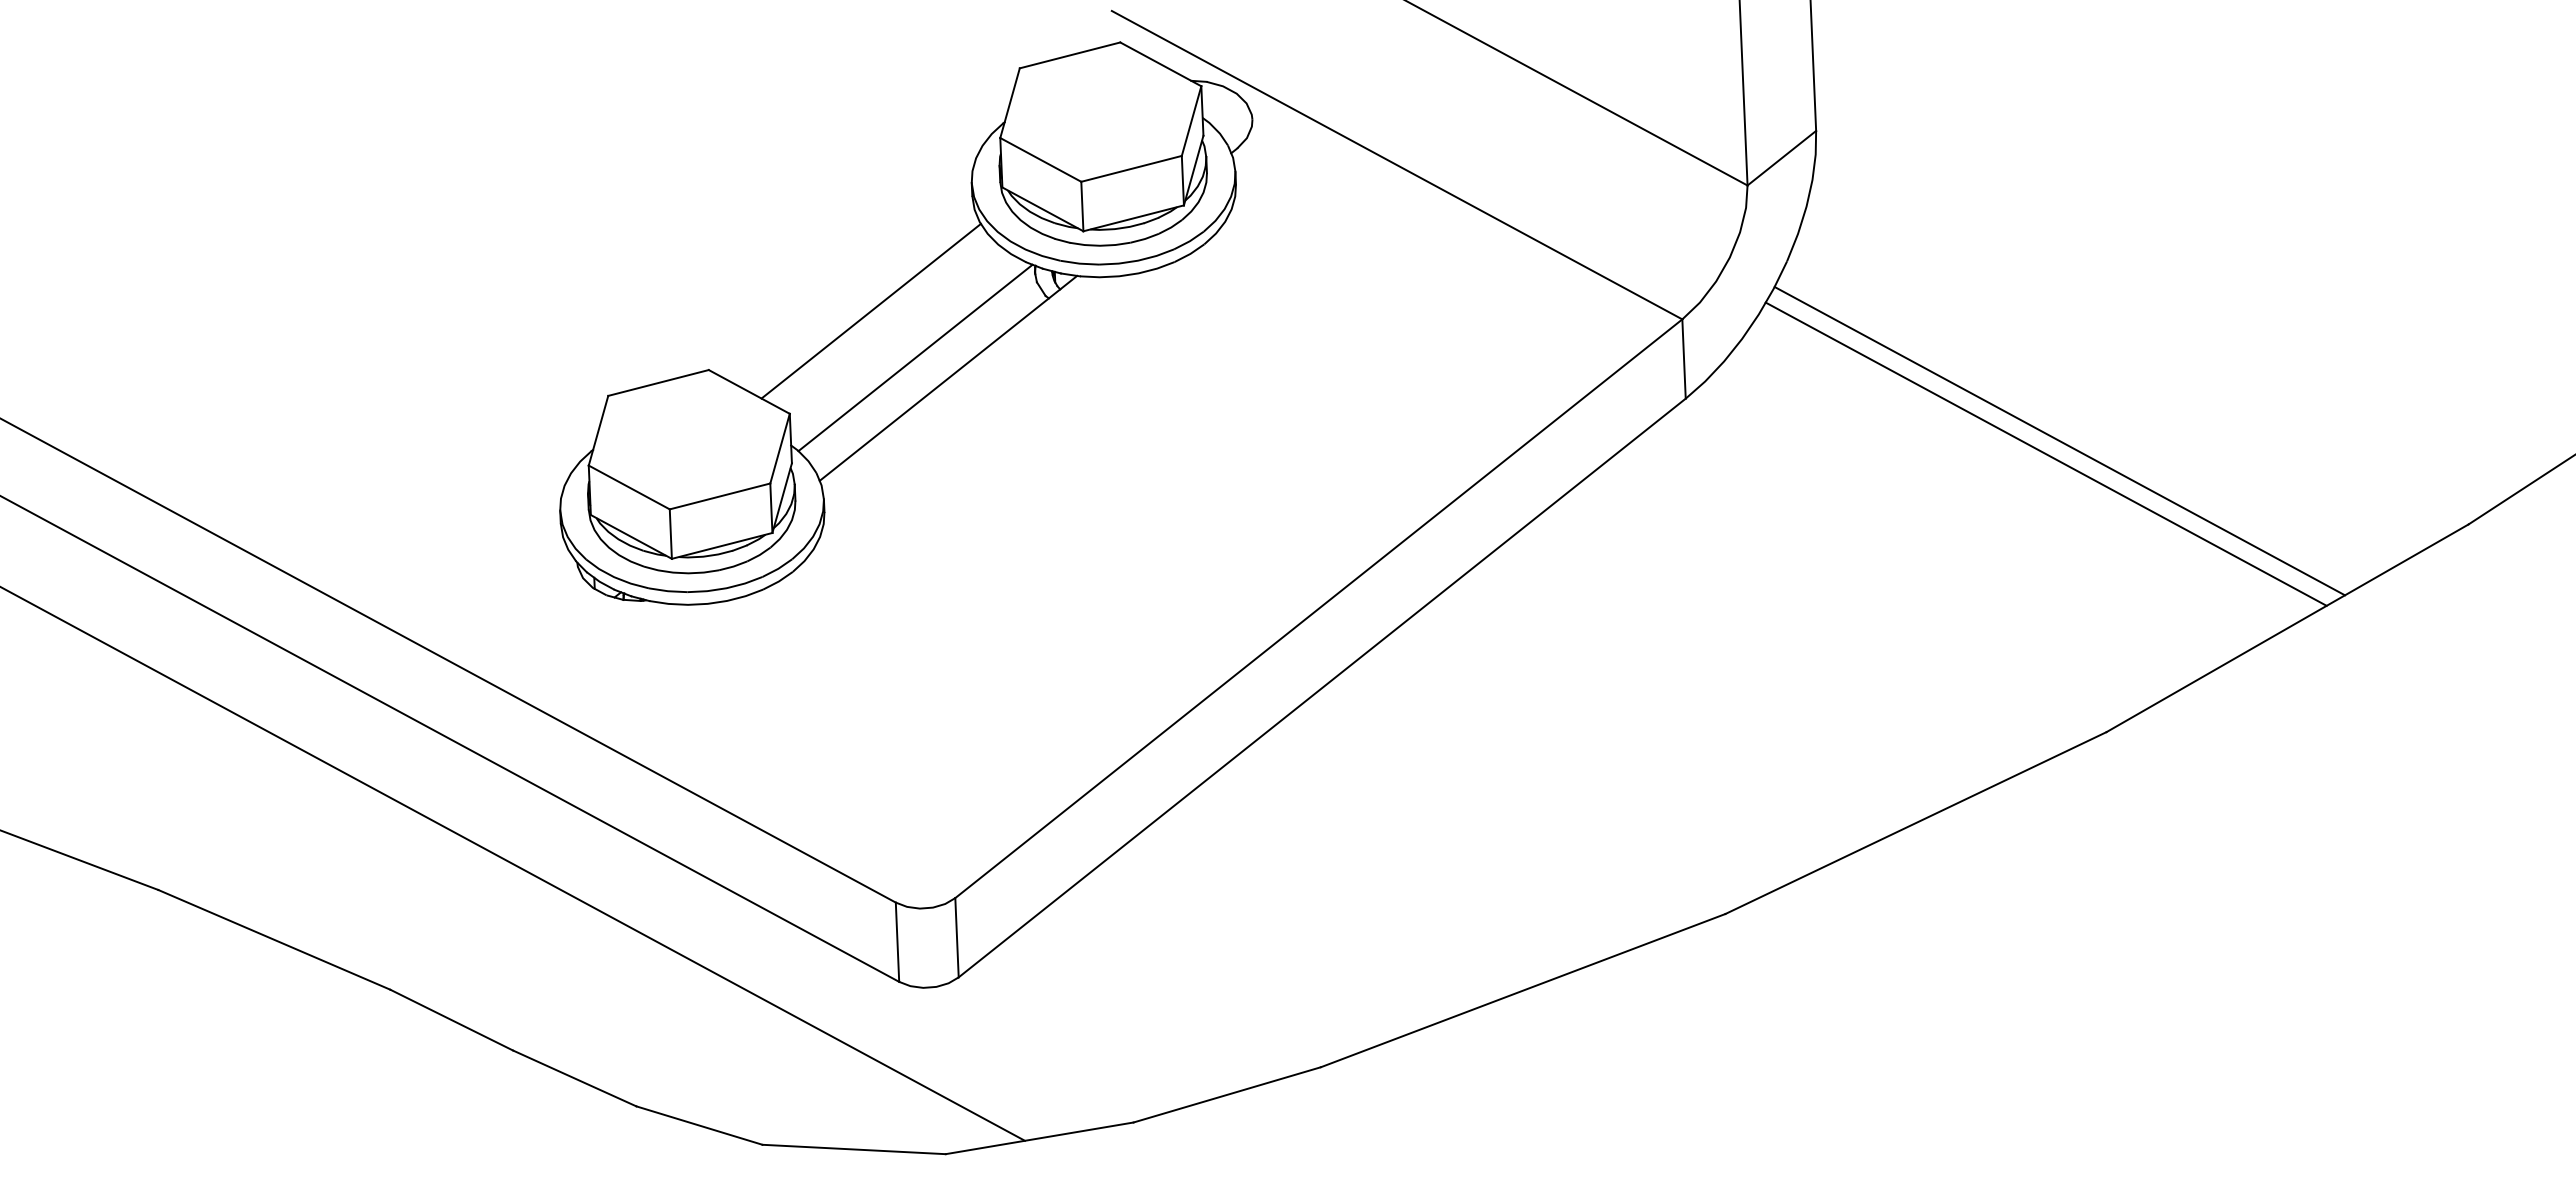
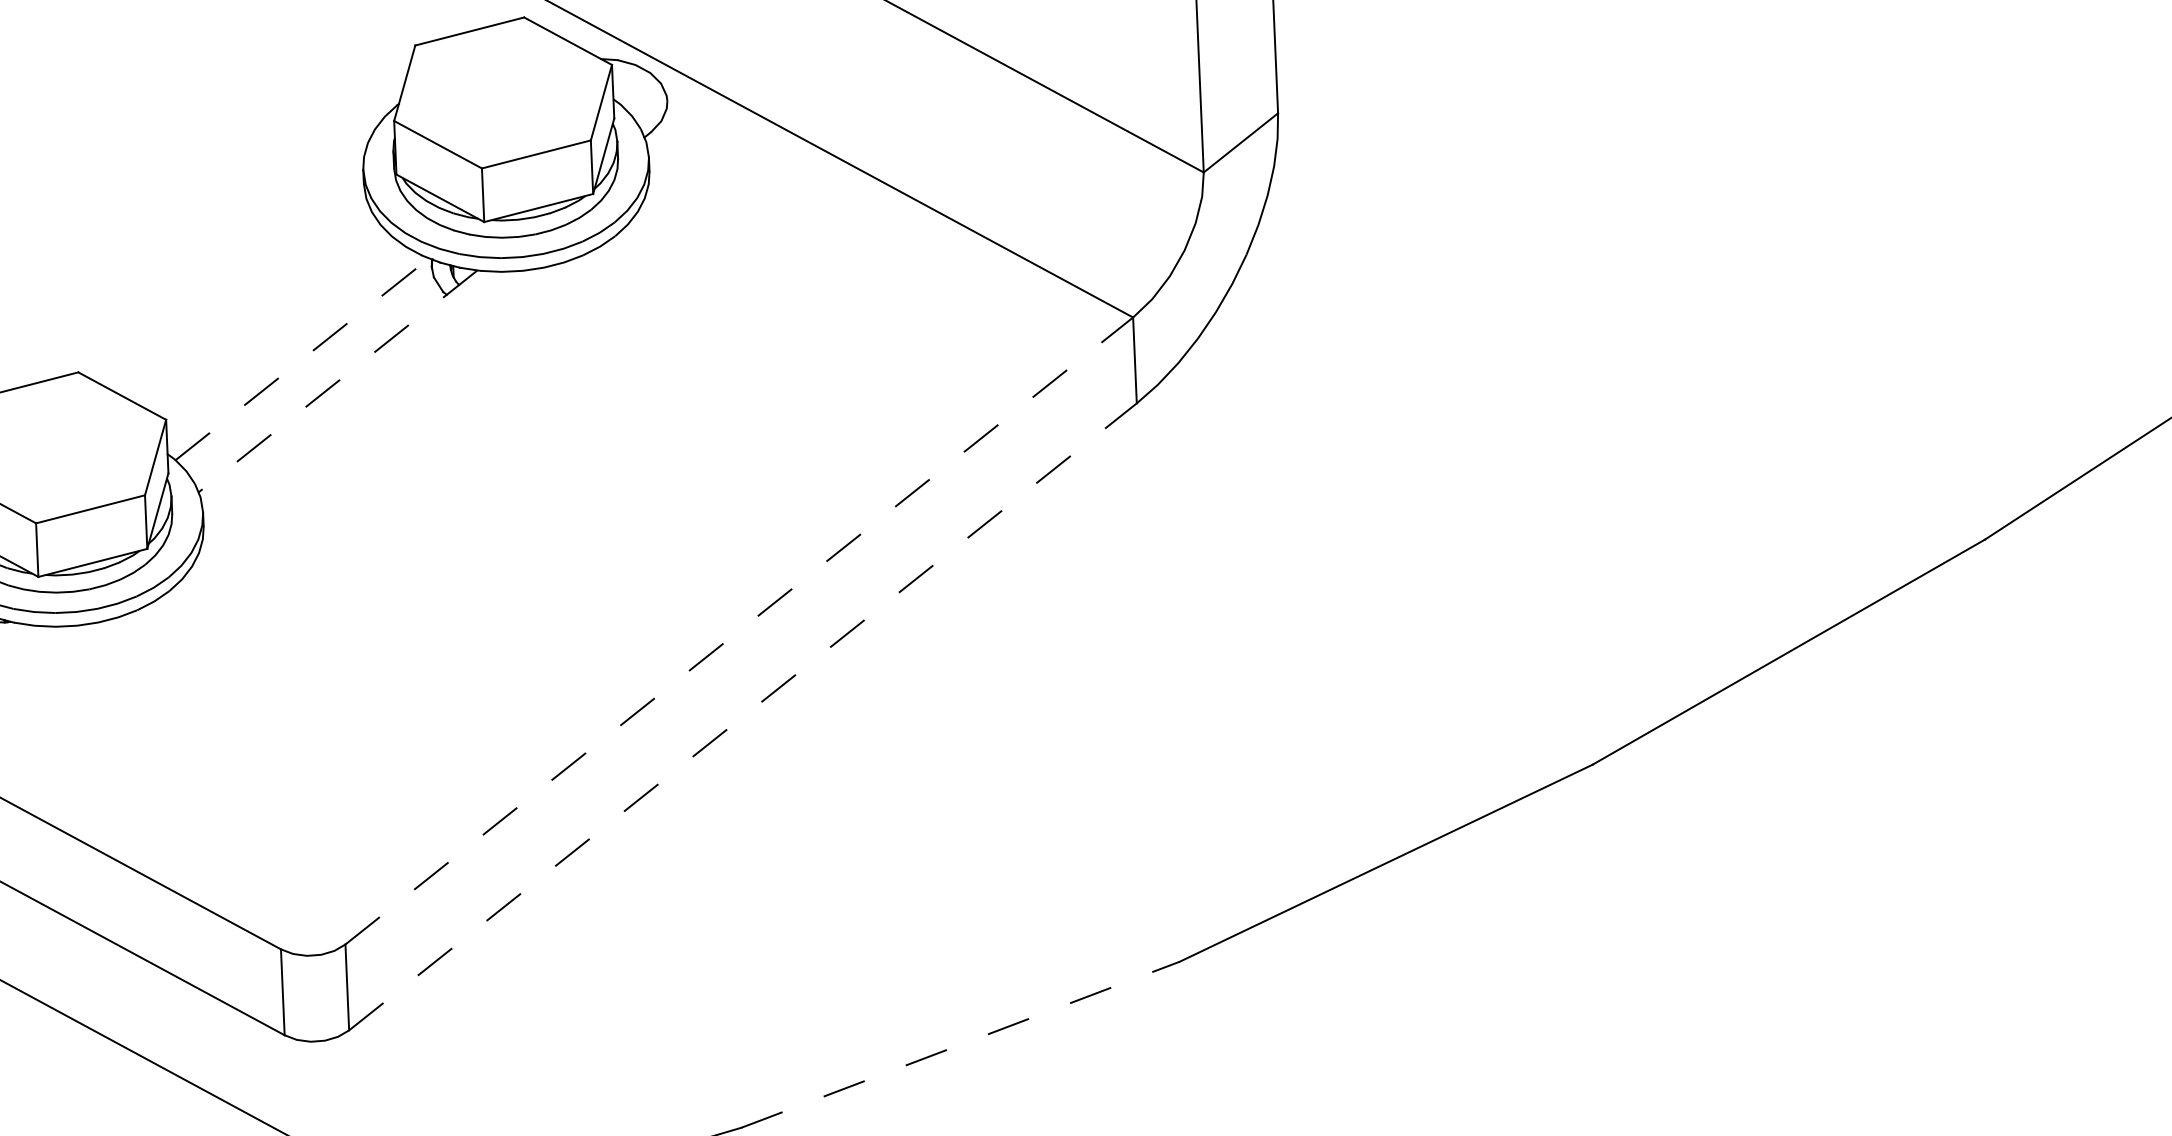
line: (870, 310) -> (253, 307), removed
line: (915, 357) -> (302, 358), solid -> dashed
line: (948, 378) -> (338, 381), solid -> dashed
line: (2059, 440) -> (1541, 448), removed
line: (2045, 453) -> (1526, 462), removed
line: (1318, 608) -> (738, 630), solid -> dashed
line: (1322, 688) -> (743, 717), solid -> dashed
line: (1523, 990) -> (961, 1044), solid -> dashed

